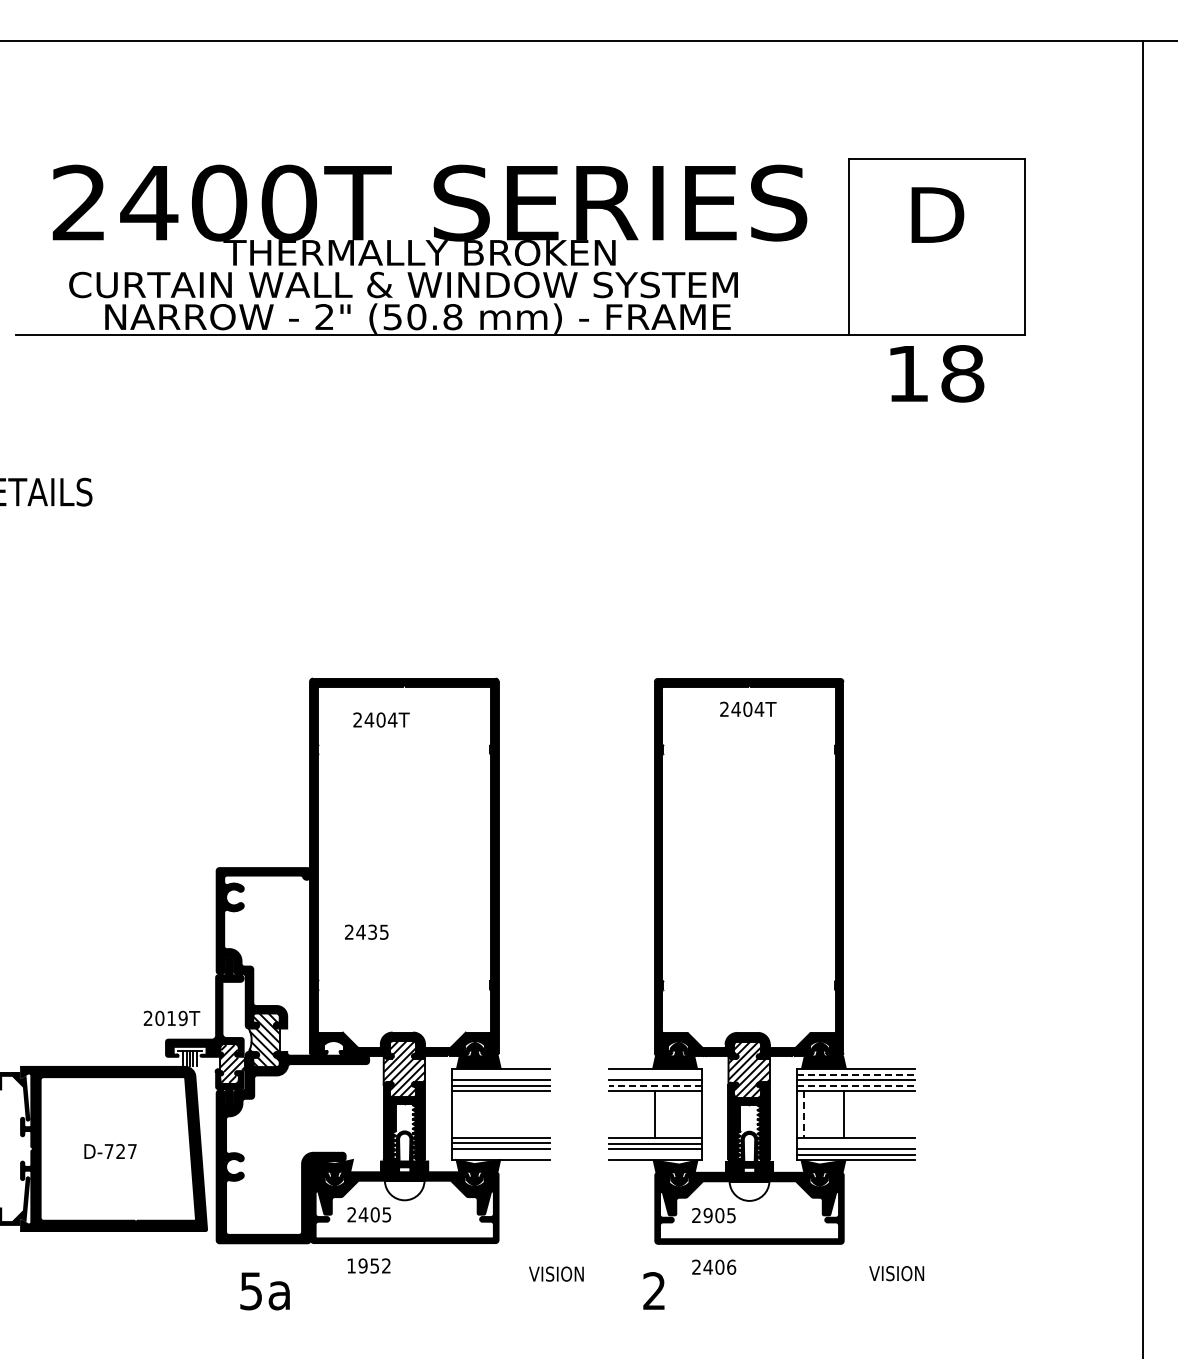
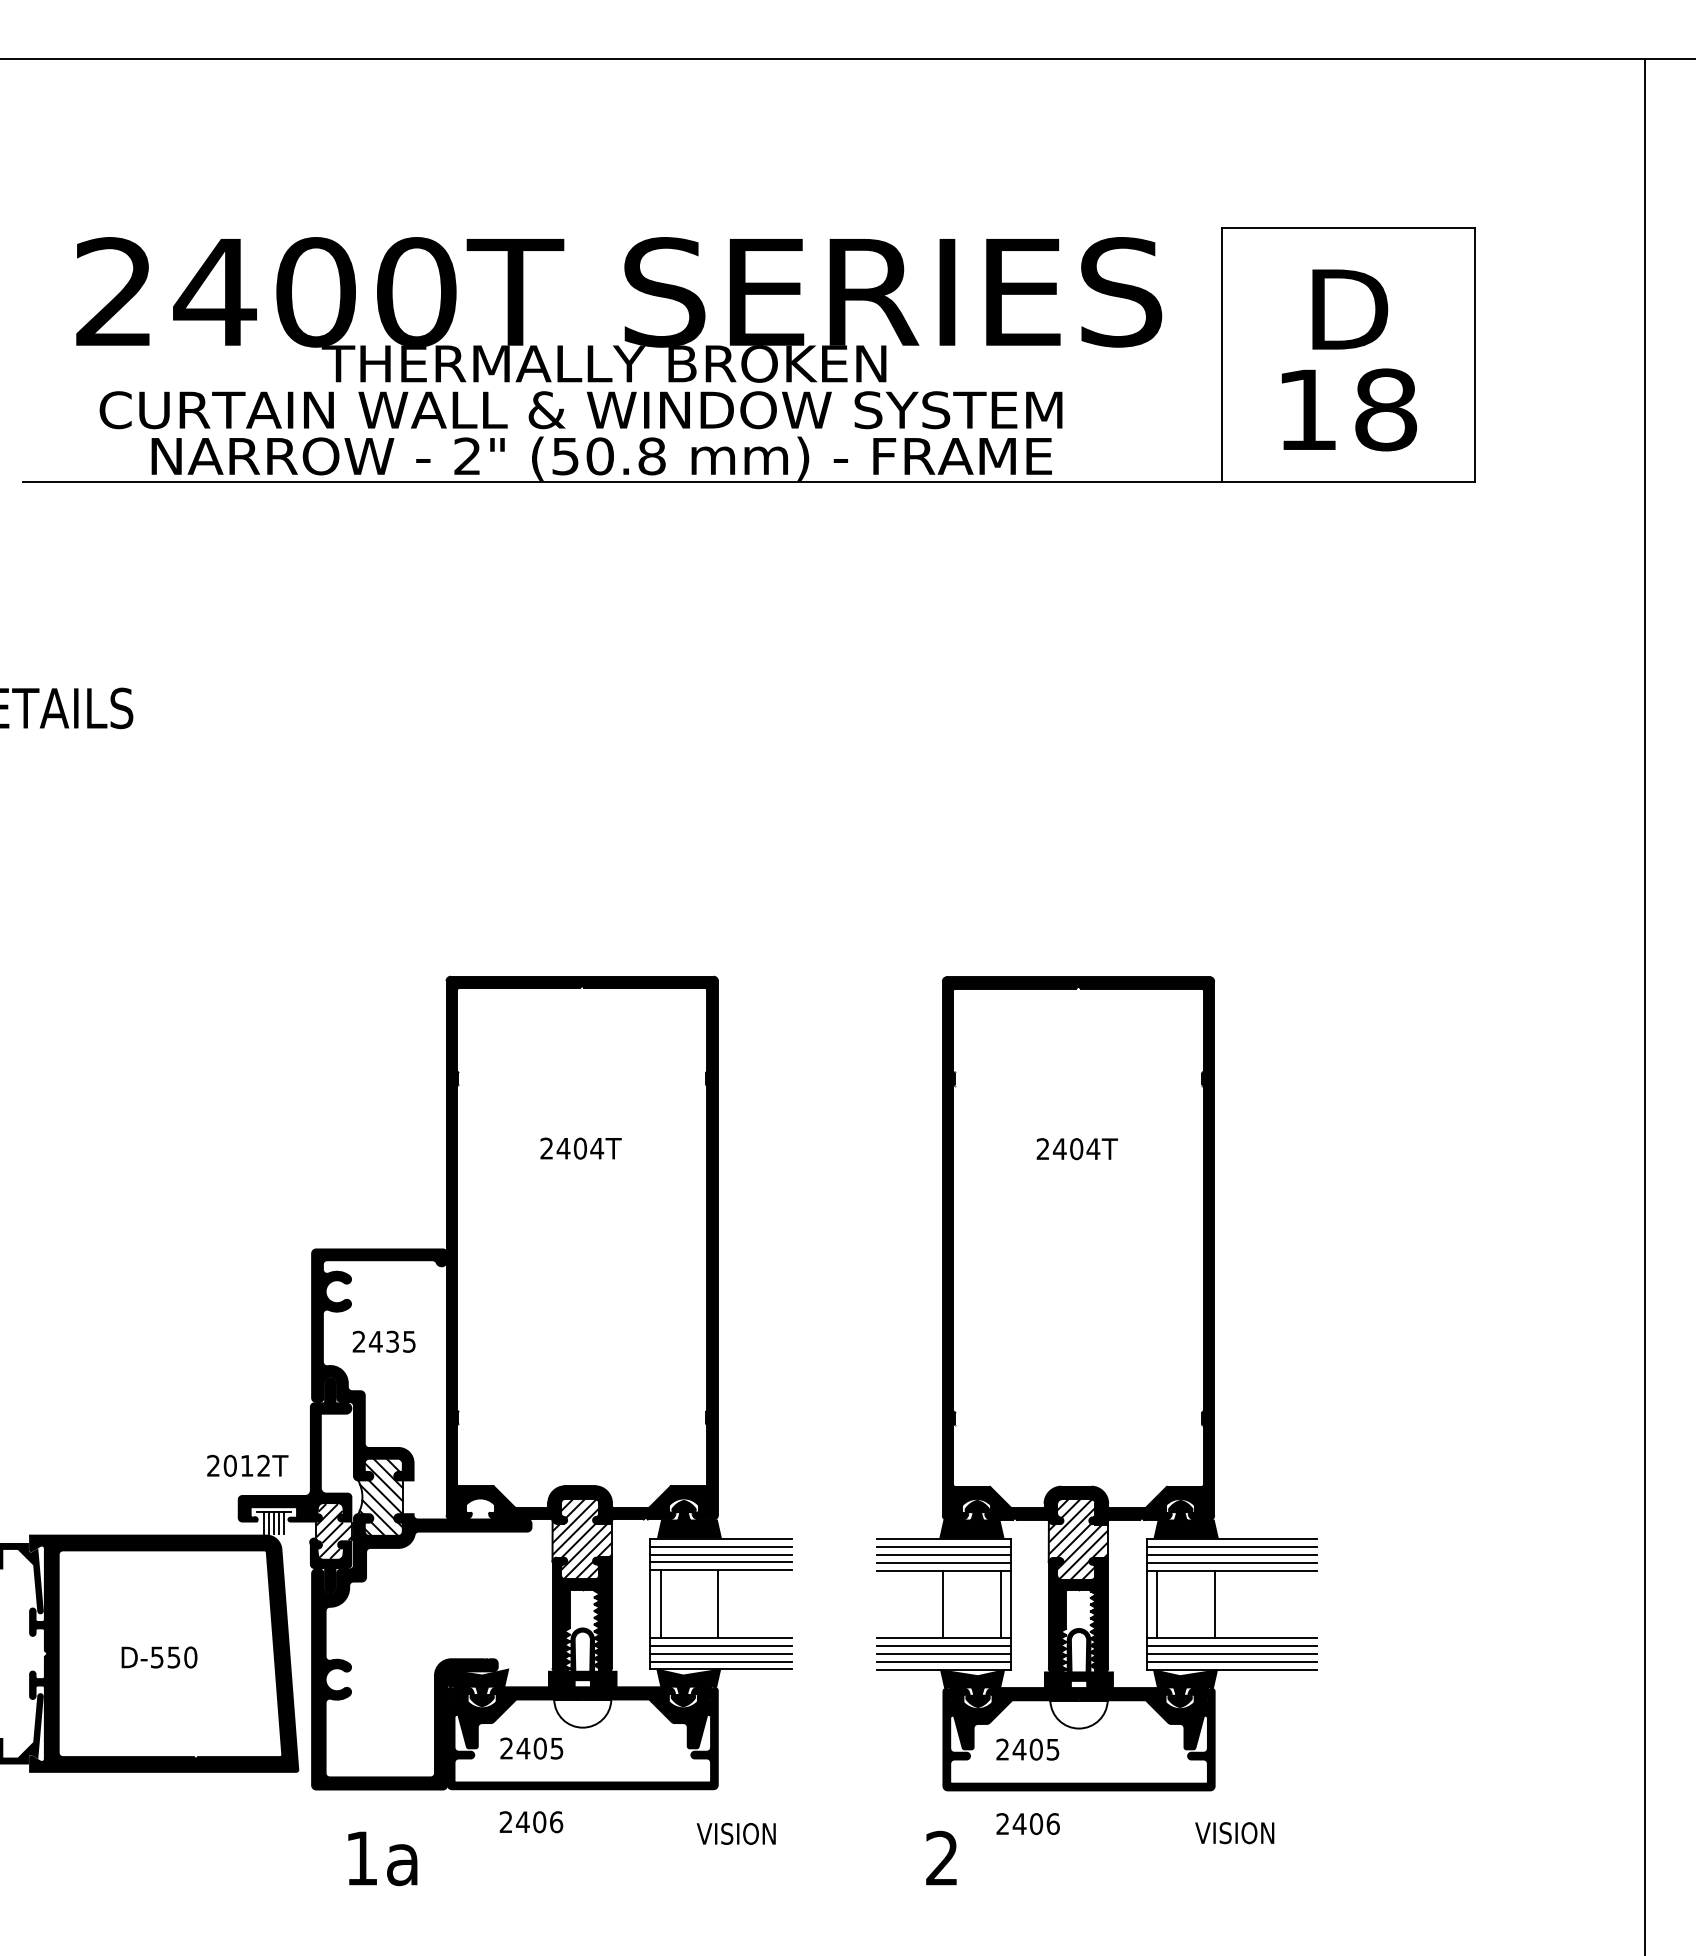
text: (937, 373) -> (1349, 409), moved
text: (748, 708) -> (1077, 1147), moved
text: (381, 719) -> (580, 1147), moved
text: (366, 931) -> (383, 1340), moved
text: (182, 1018) -> (262, 1465), 2019T -> 2012T
line: (500, 1074) -> (720, 1546), added
line: (655, 1074) -> (943, 1546), added
line: (855, 1074) -> (1231, 1546), dashed -> solid
line: (655, 1085) -> (943, 1562), dashed -> solid
line: (855, 1085) -> (1231, 1562), dashed -> solid
line: (458, 1114) -> (660, 1604), added
line: (498, 1114) -> (717, 1604), added
line: (695, 1114) -> (1001, 1604), added
line: (803, 1115) -> (1156, 1605), dashed -> solid
line: (855, 1143) -> (1231, 1645), added
text: (120, 1151) -> (173, 1657), D-727 -> D-550
line: (500, 1154) -> (720, 1661), added
line: (655, 1154) -> (943, 1661), added
text: (707, 1215) -> (1018, 1749), 2905 -> 2405
text: (369, 1265) -> (532, 1821), 1952 -> 2406
text: (556, 1273) -> (736, 1833), moved
text: (896, 1273) -> (1234, 1833), moved
text: (250, 1291) -> (360, 1858), 5a -> 1a

